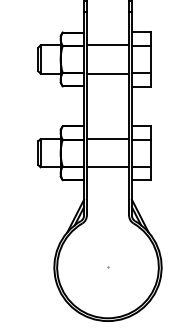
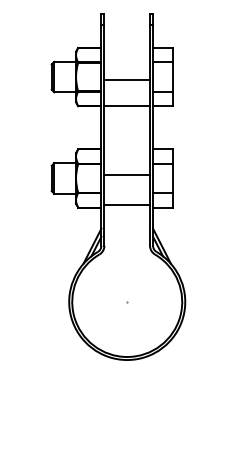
line: (108, 45) -> (127, 79), moved
line: (108, 73) -> (127, 106), moved
line: (108, 139) -> (127, 175), moved
line: (108, 167) -> (127, 204), moved

